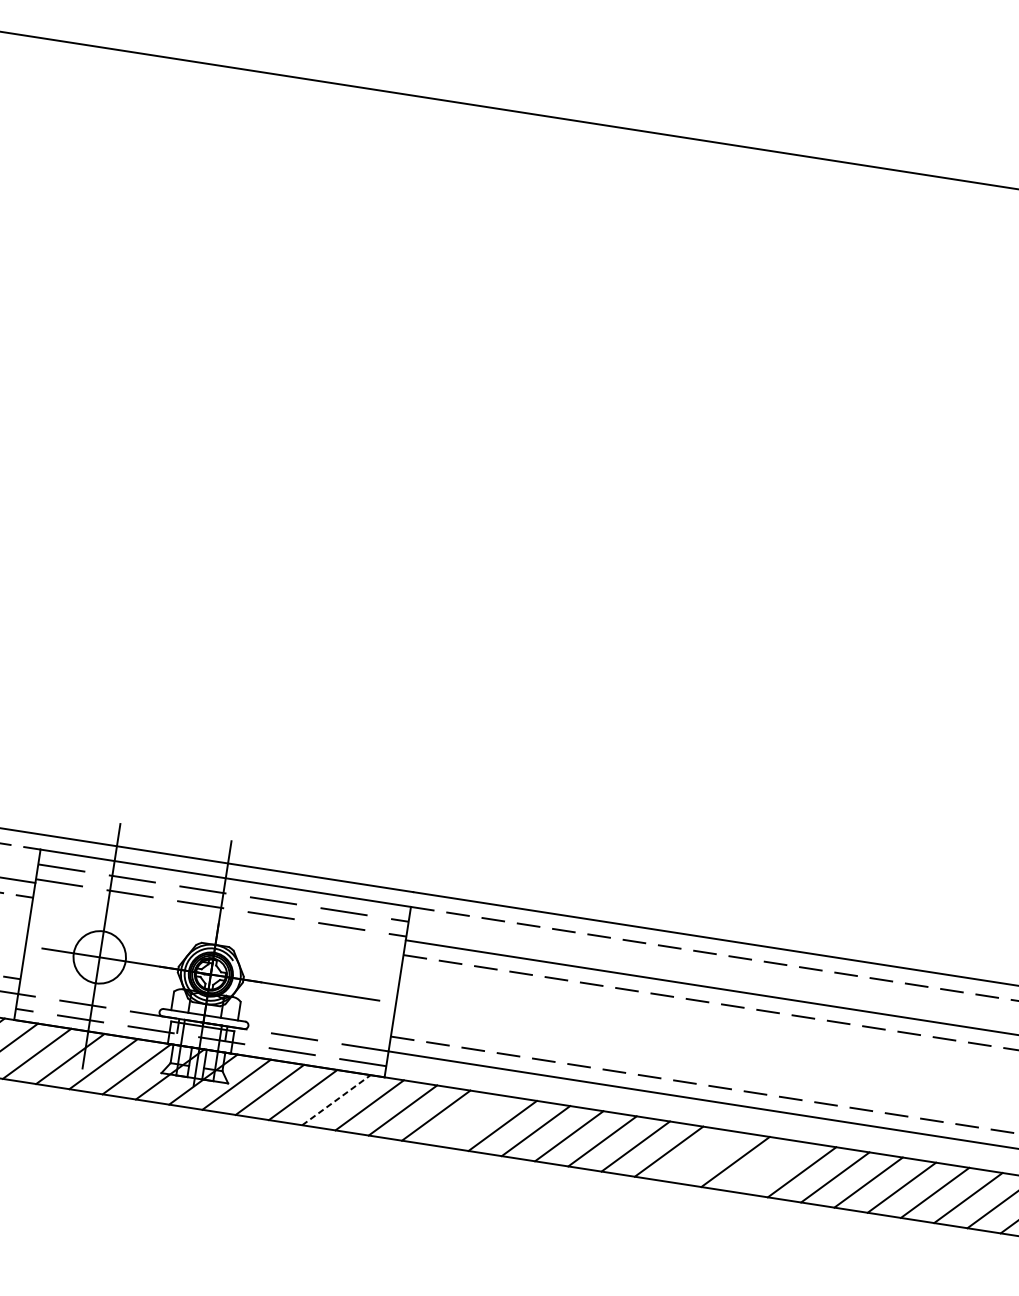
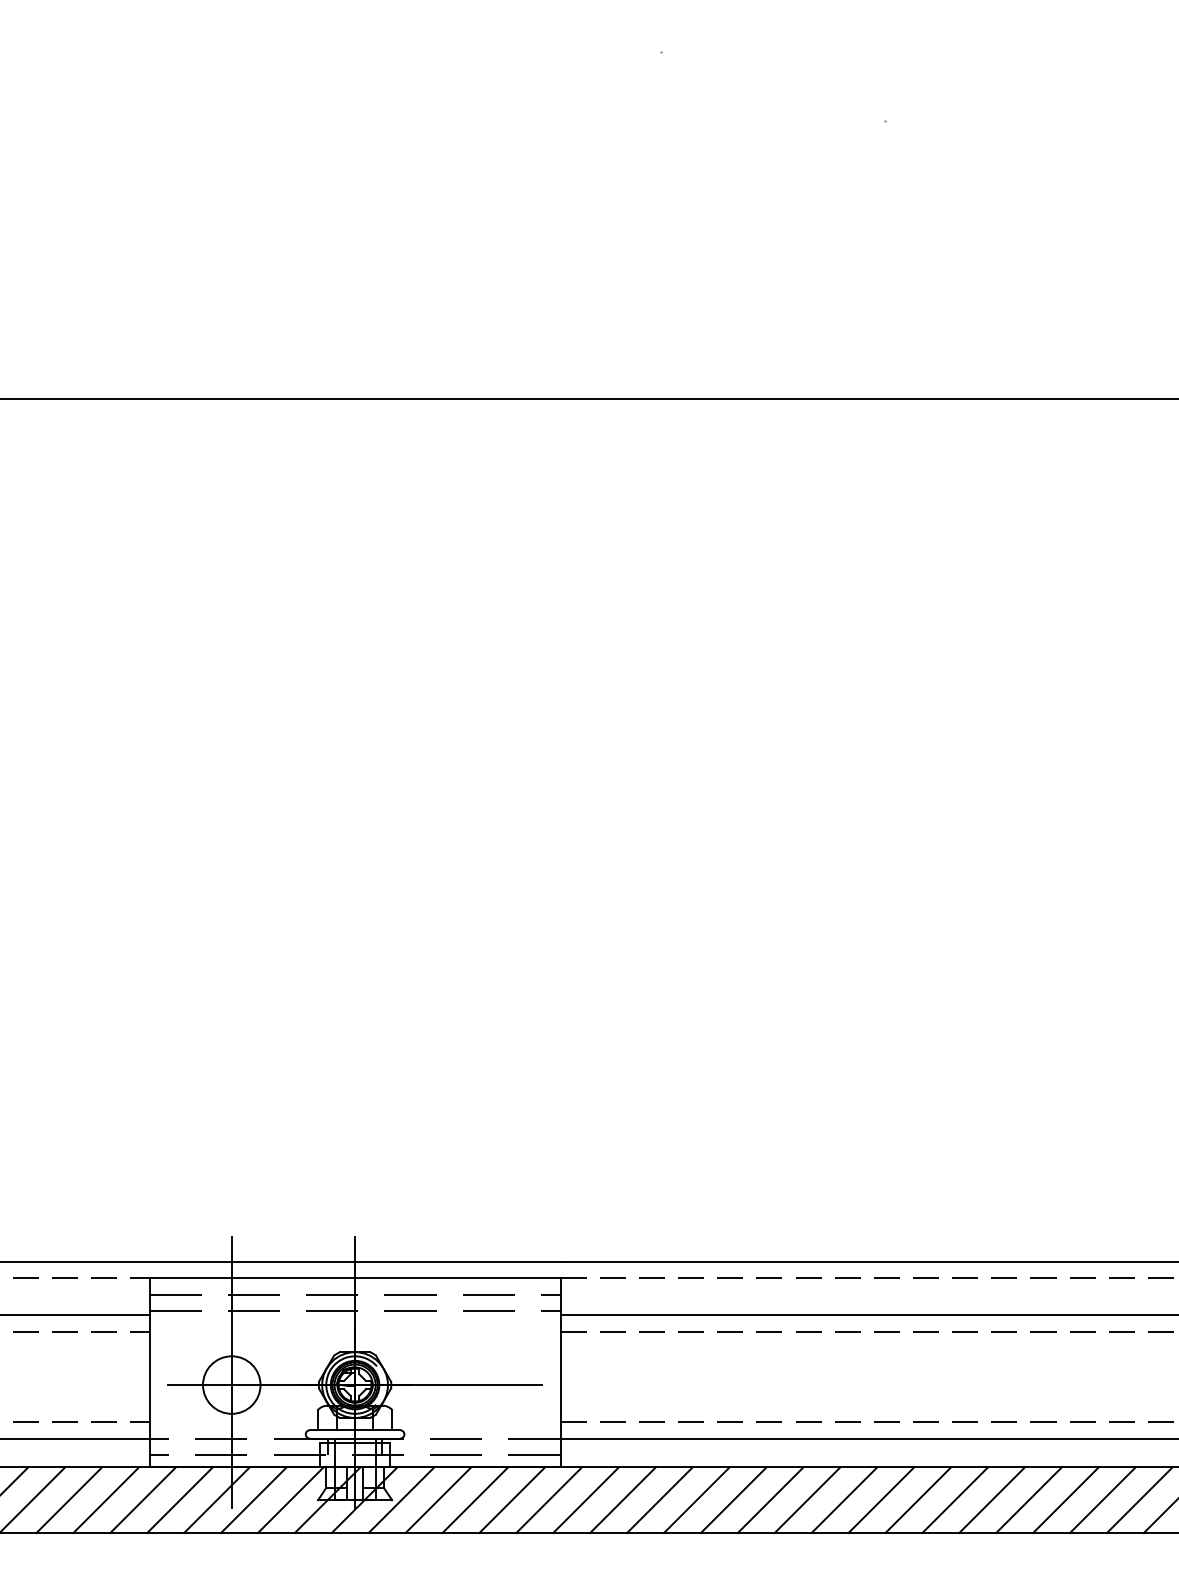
line: (336, 1100) -> (512, 1500), dashed -> solid
line: (469, 1121) -> (659, 1500), added
line: (702, 1157) -> (918, 1500), added
line: (769, 1167) -> (992, 1500), added

